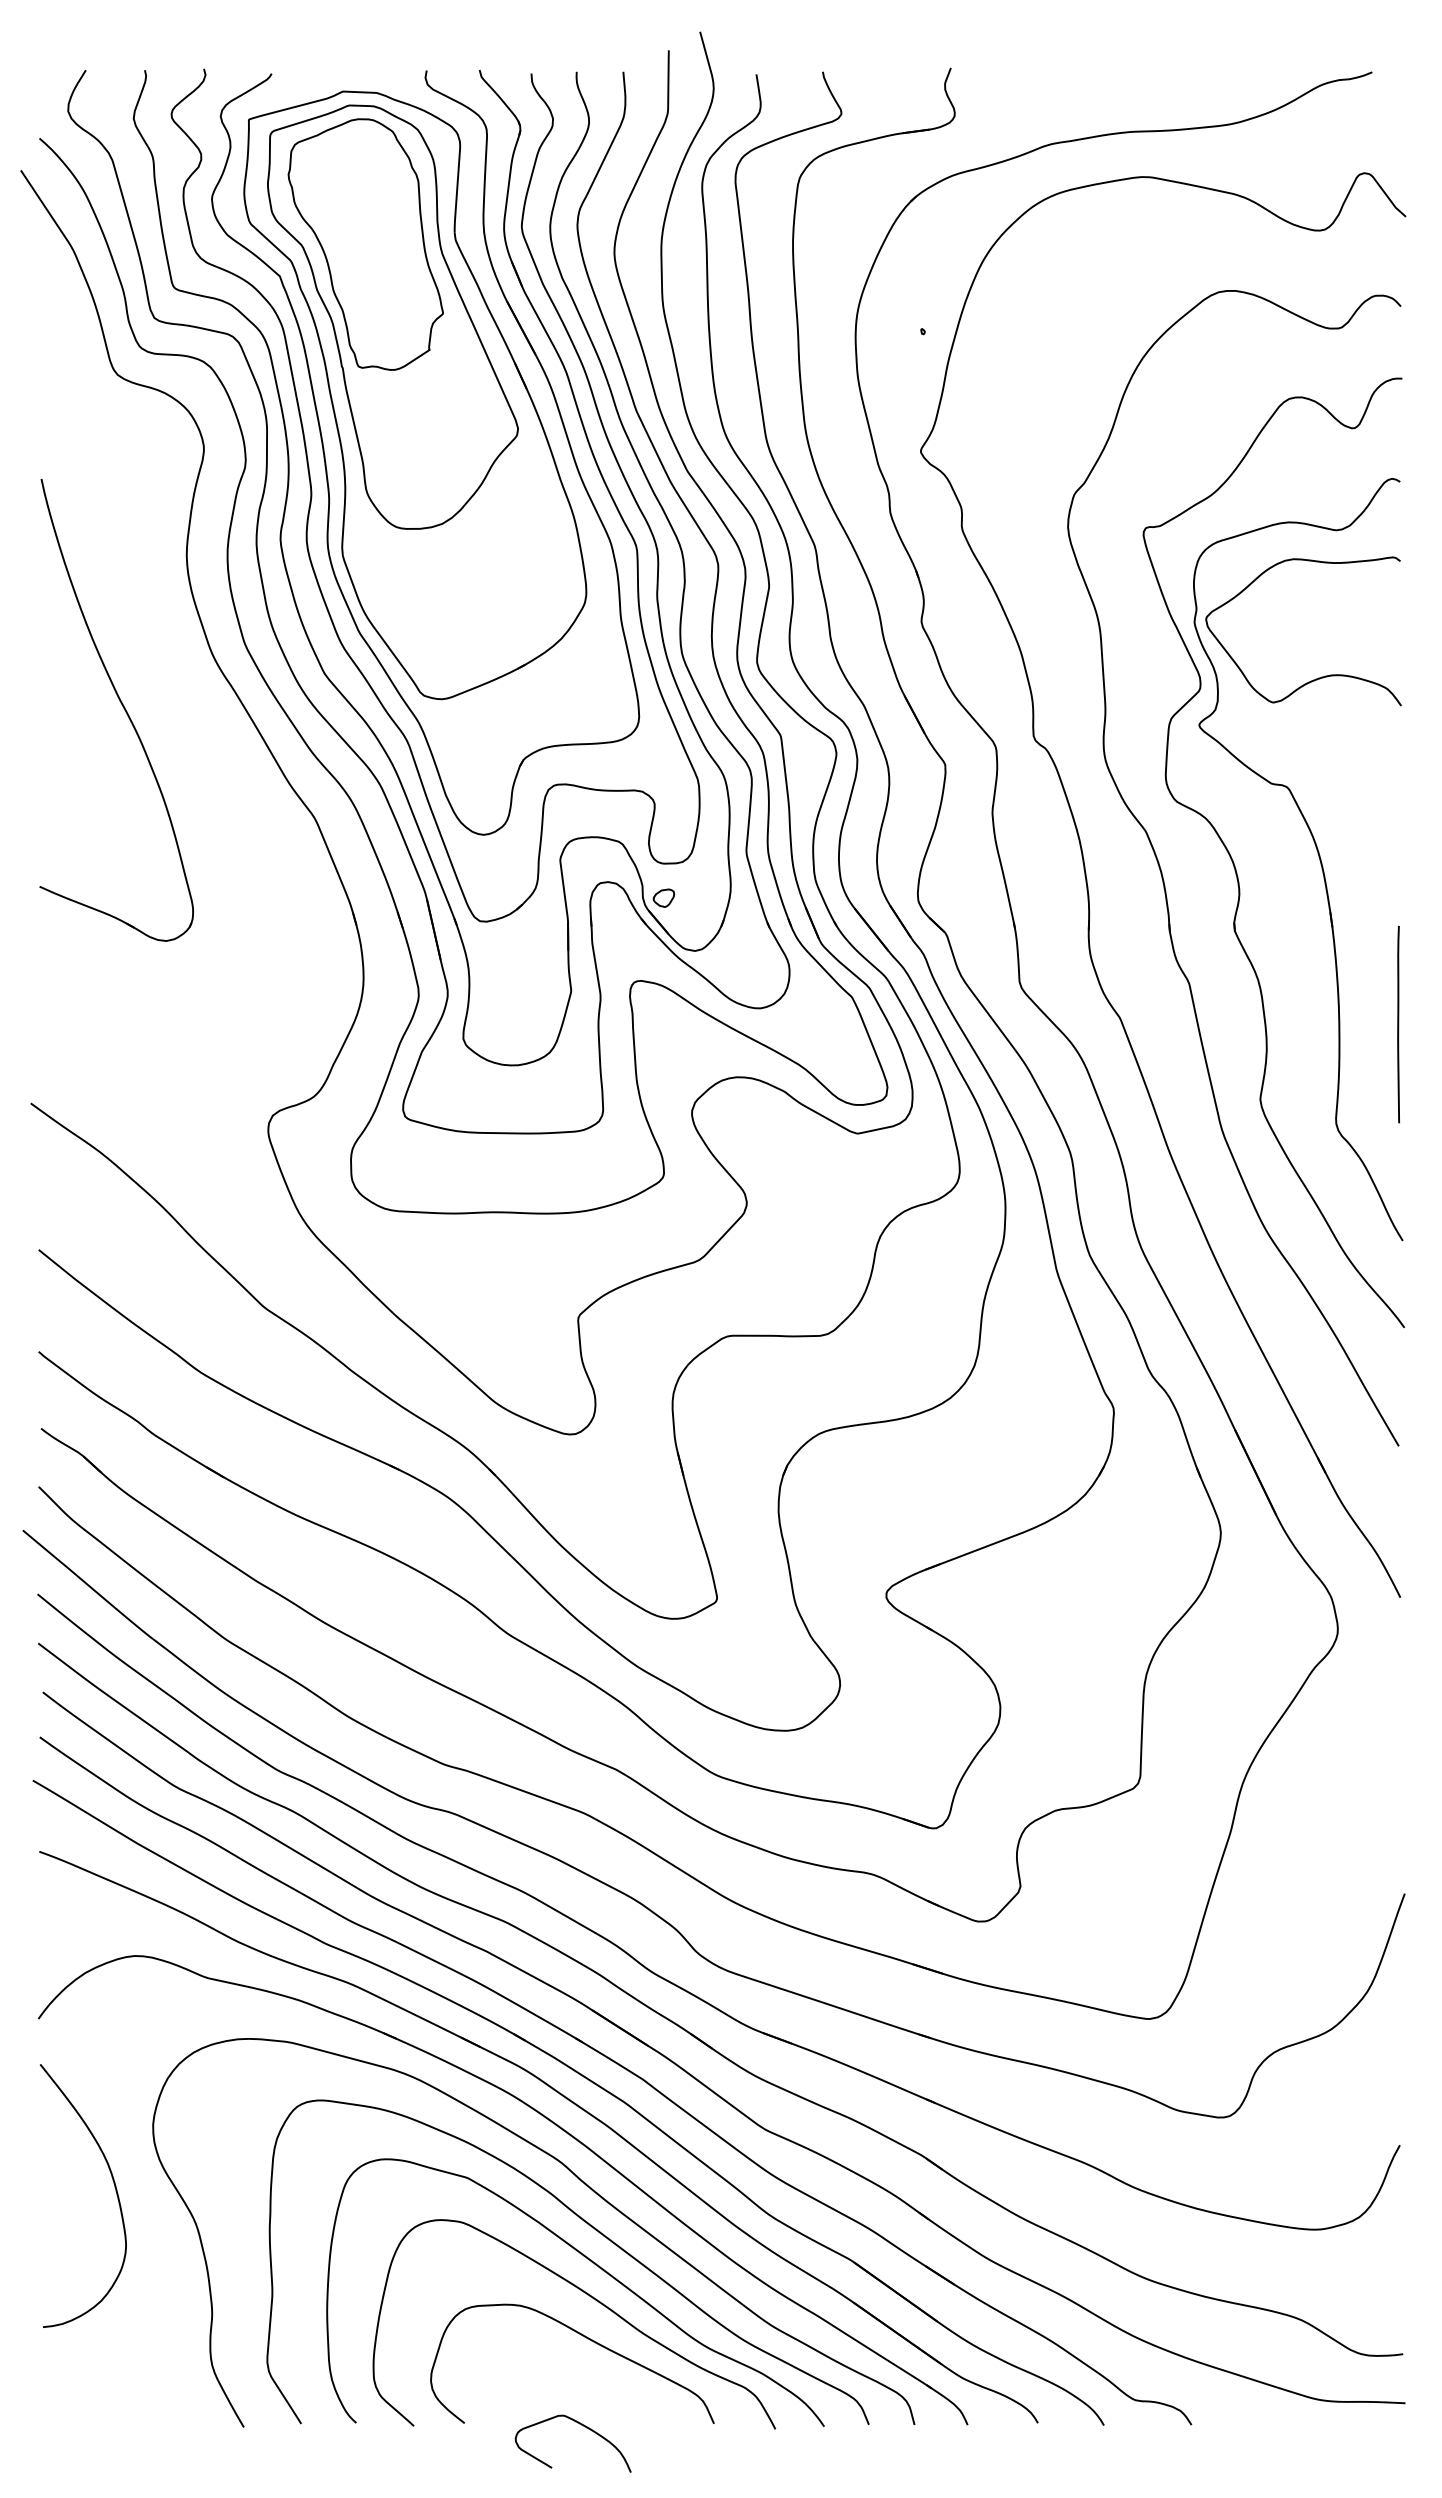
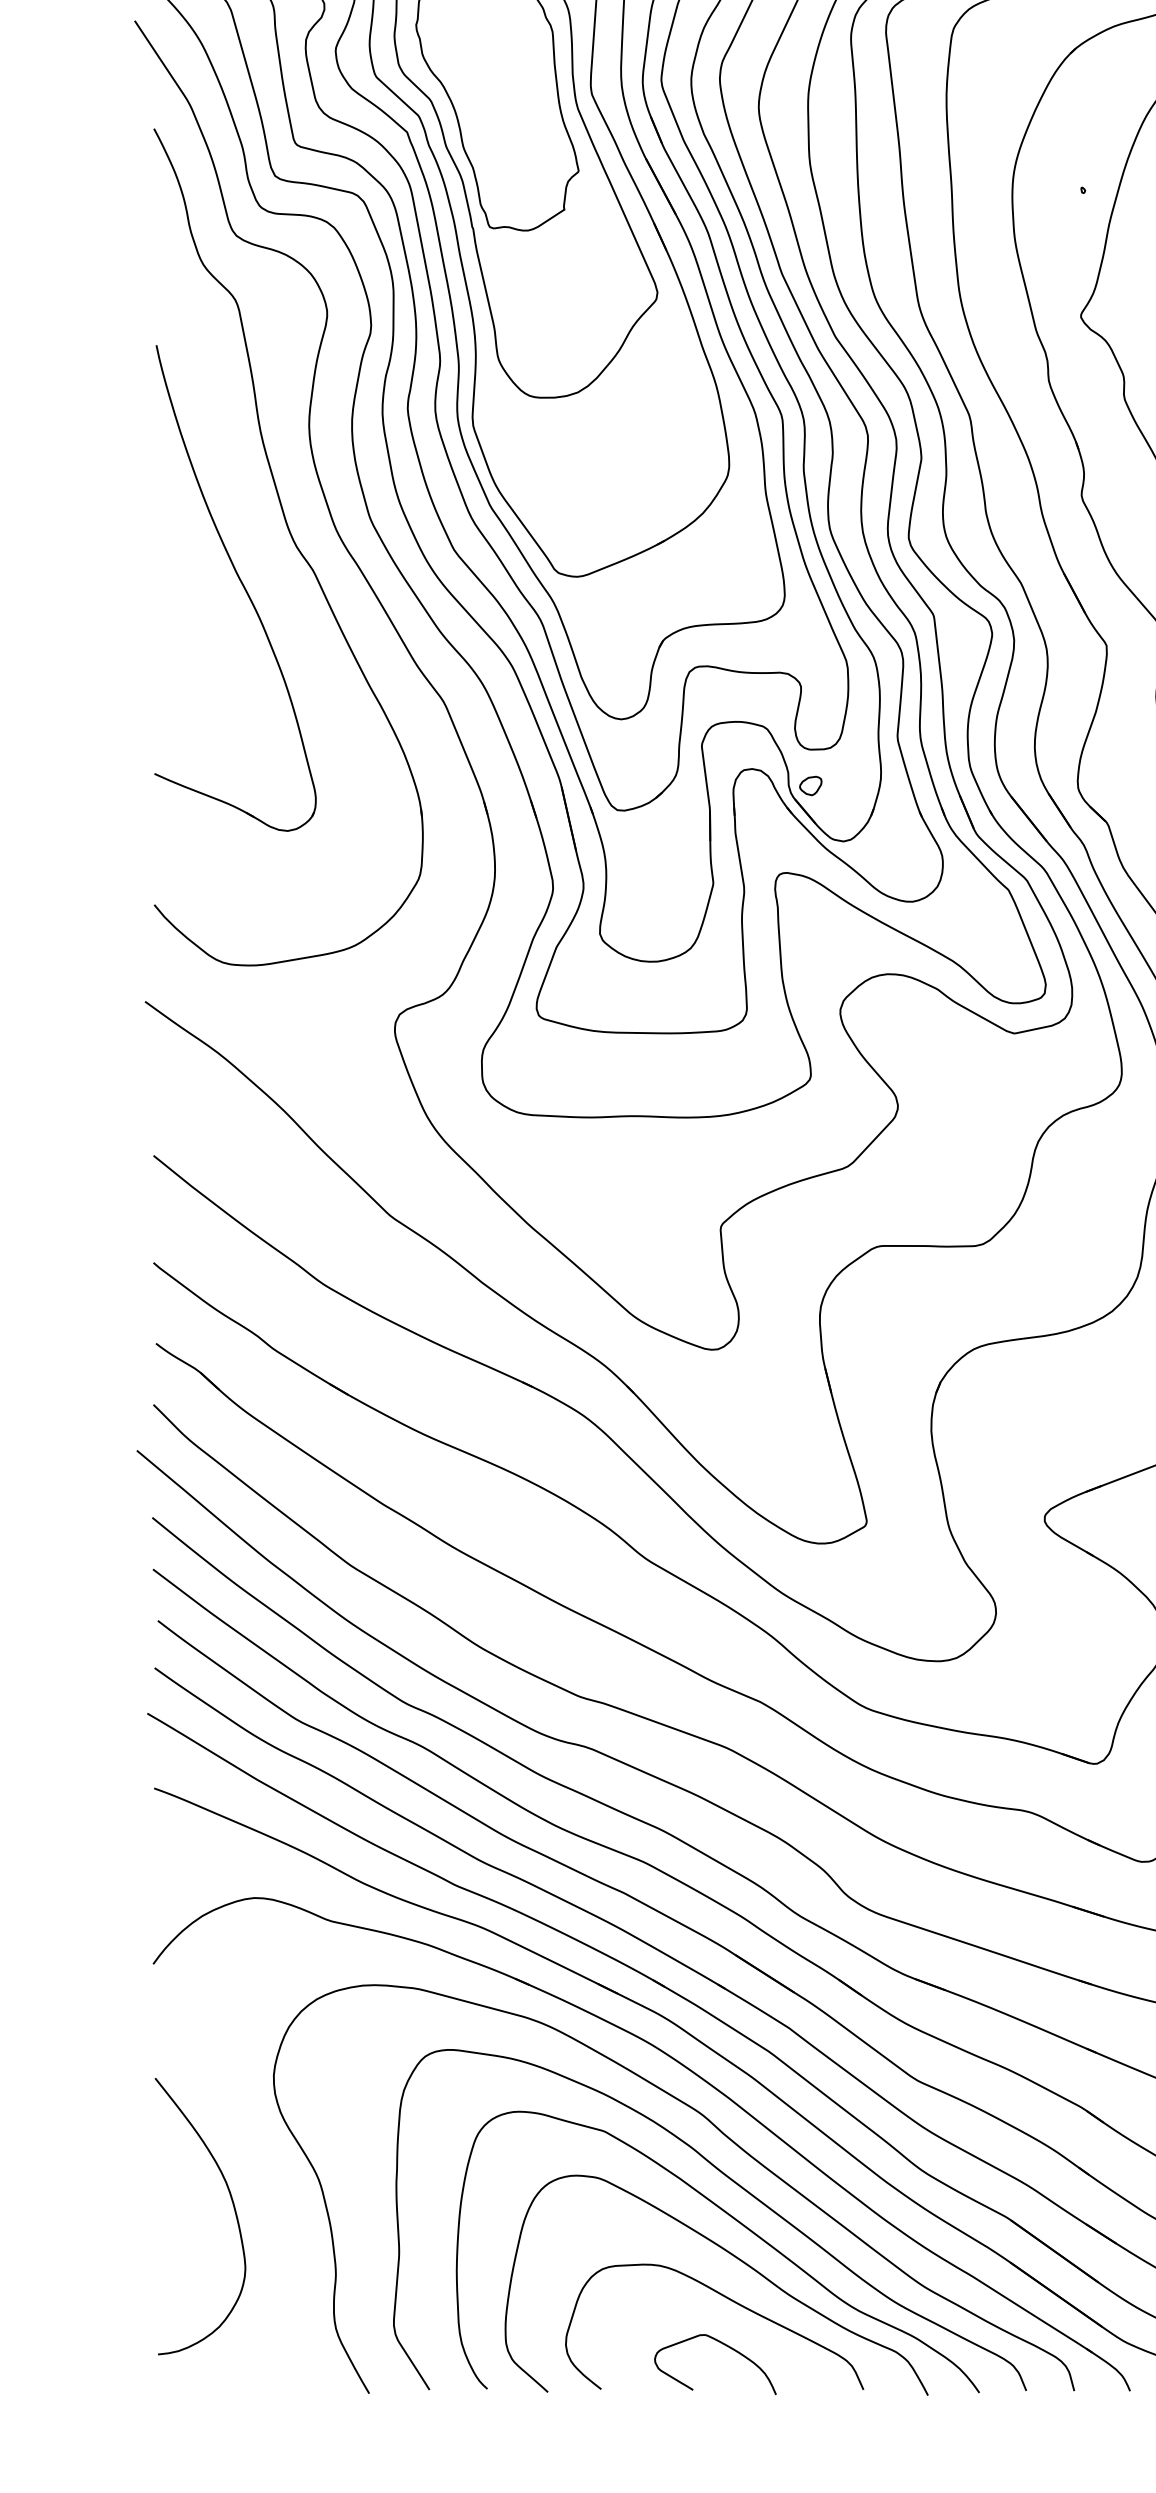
part: (172, 668) -> (294, 544), added
curve: (114, 2187) -> (233, 2207), moved
curve: (581, 2425) -> (724, 2345), moved

